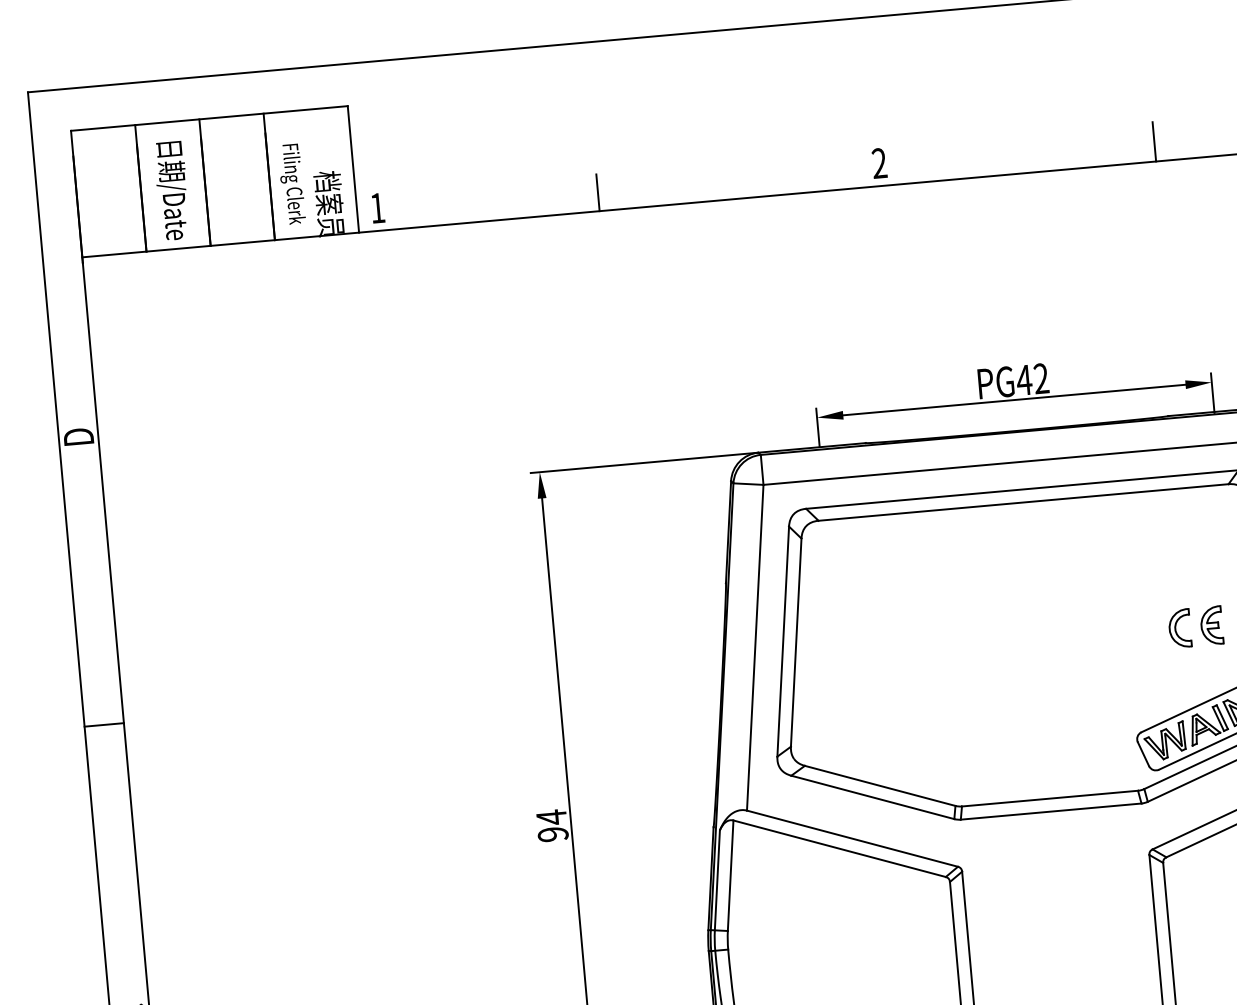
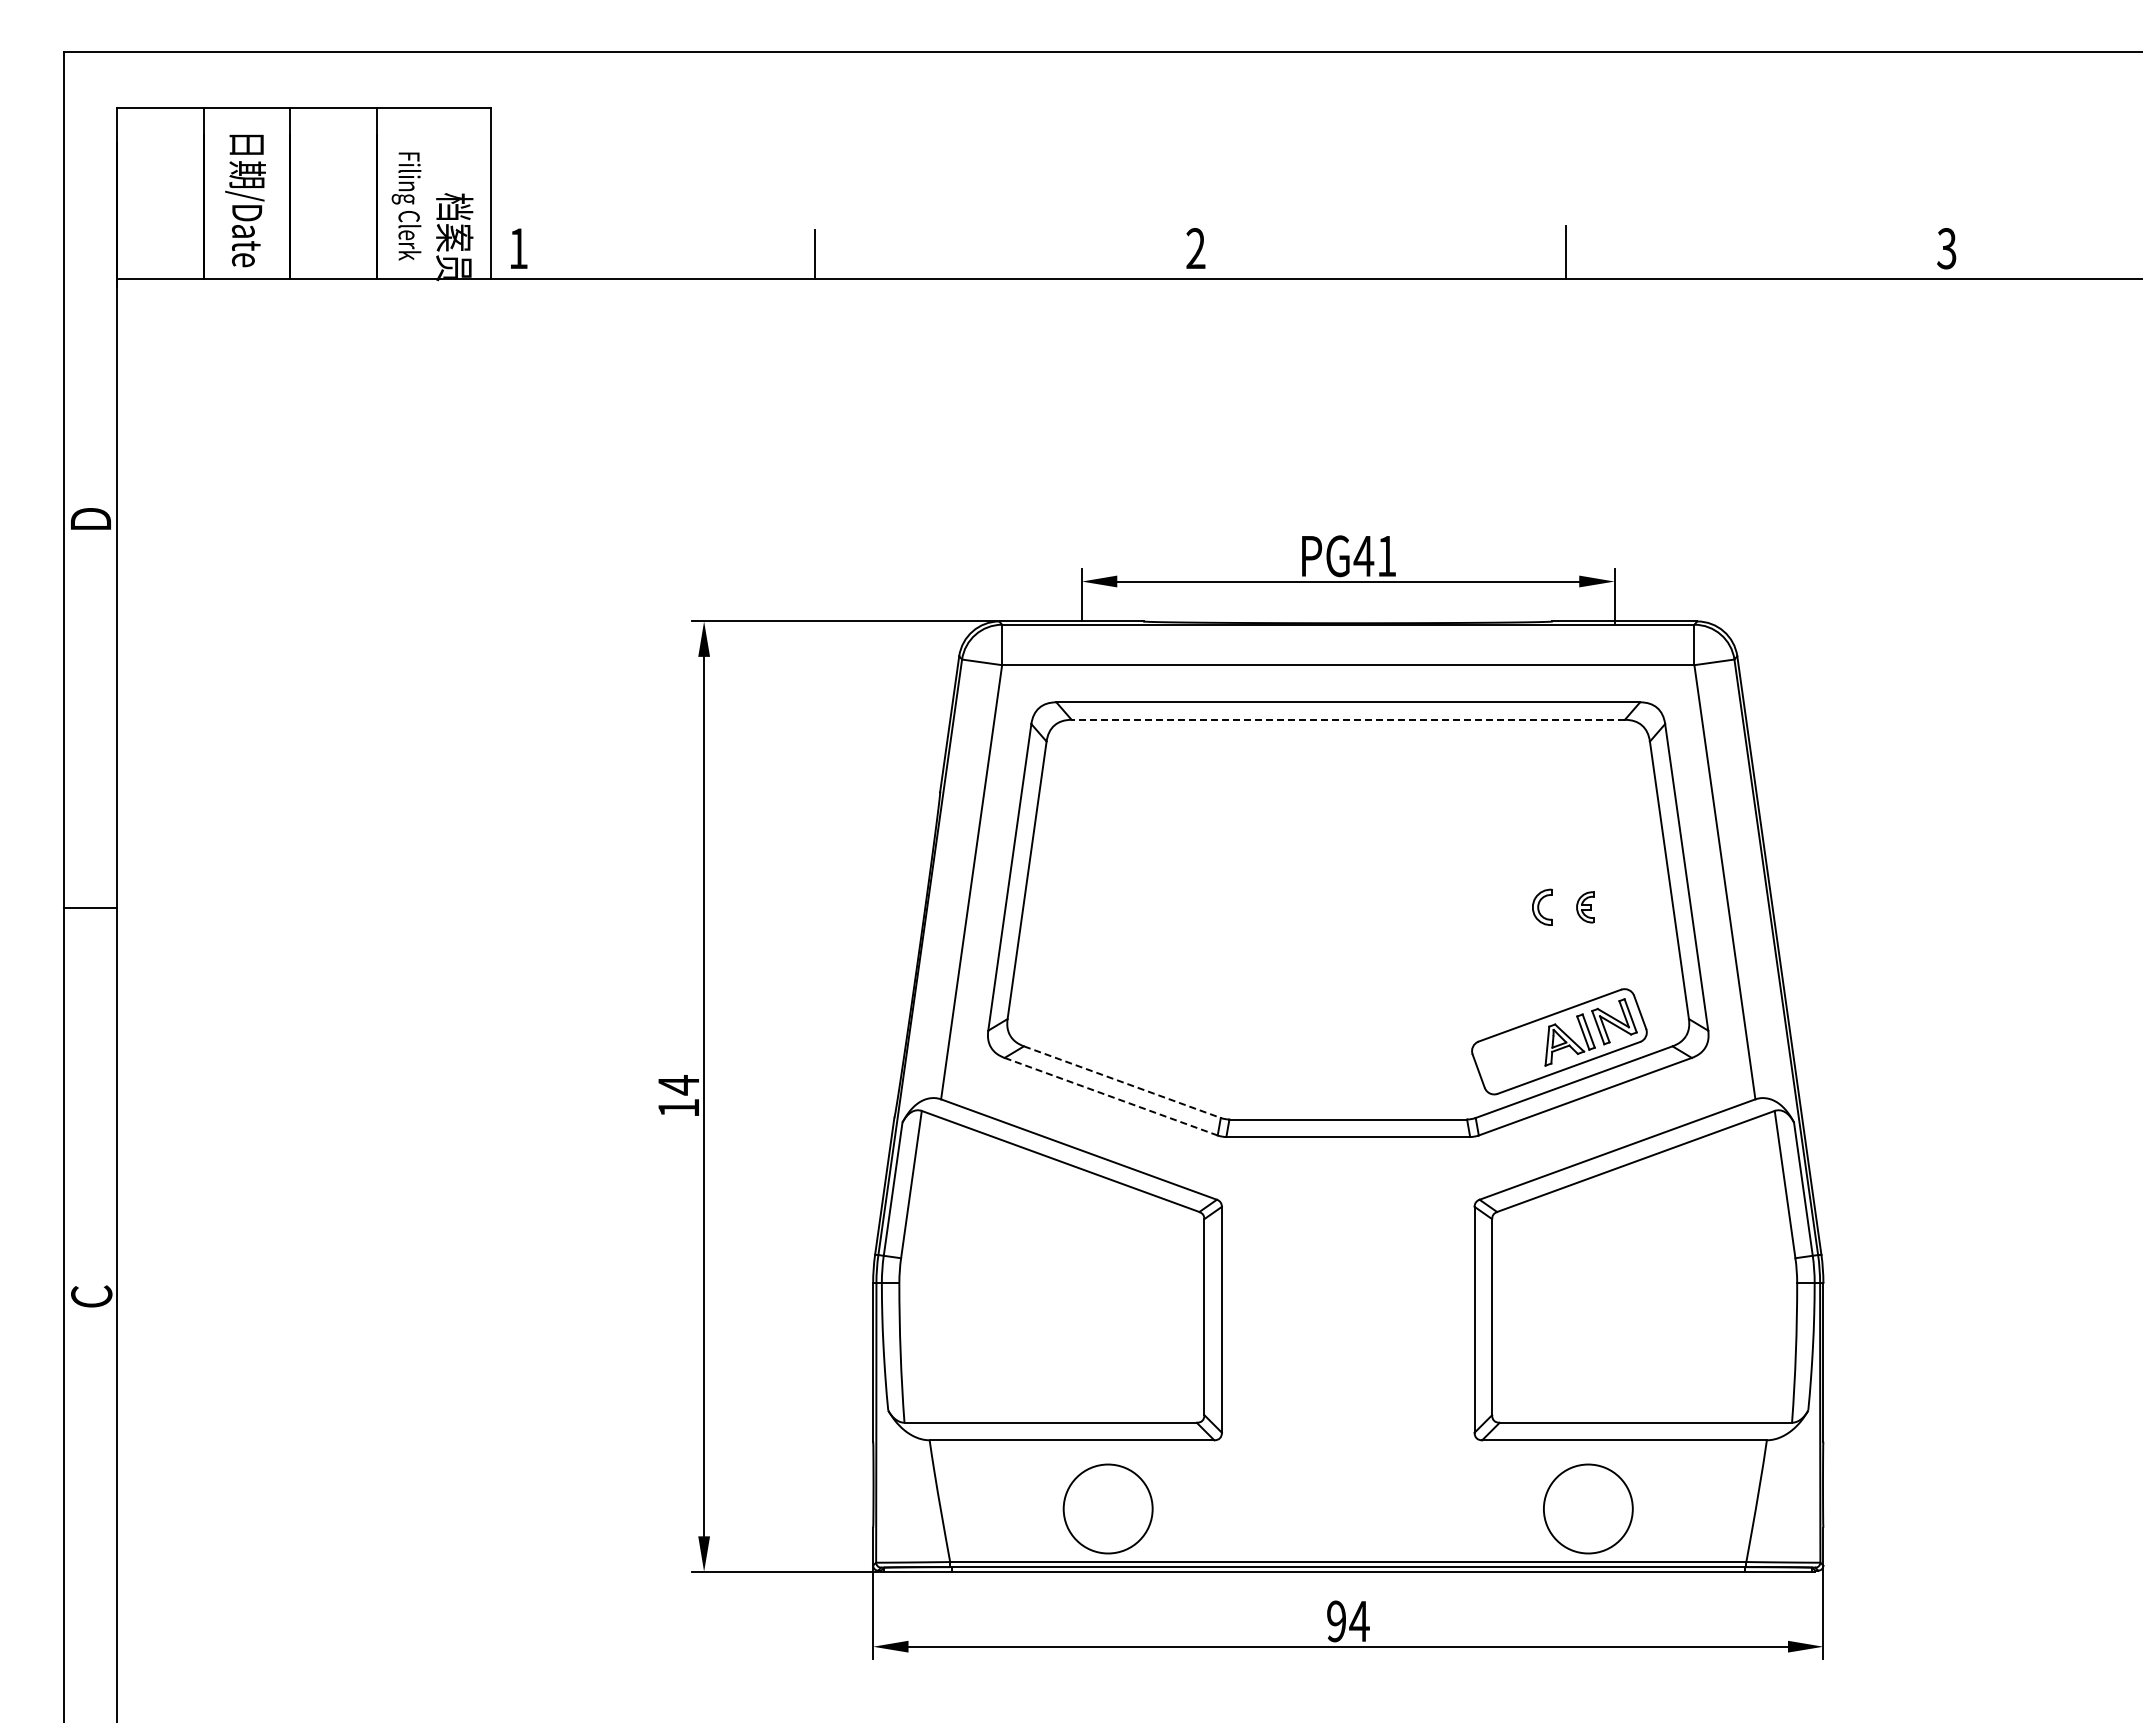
text: (1041, 378) -> (1386, 555), PG42 -> PG41
line: (1023, 502) -> (1348, 719), solid -> dashed
part: (1211, 625) -> (1584, 907), size x0.6
part: (1179, 628) -> (1542, 907), size x0.7
part: (1164, 740) -> (1508, 1055), removed
line: (880, 786) -> (1122, 1082), solid -> dashed
line: (873, 797) -> (1111, 1096), solid -> dashed
text: (552, 834) -> (678, 1107), 94 -> 14

